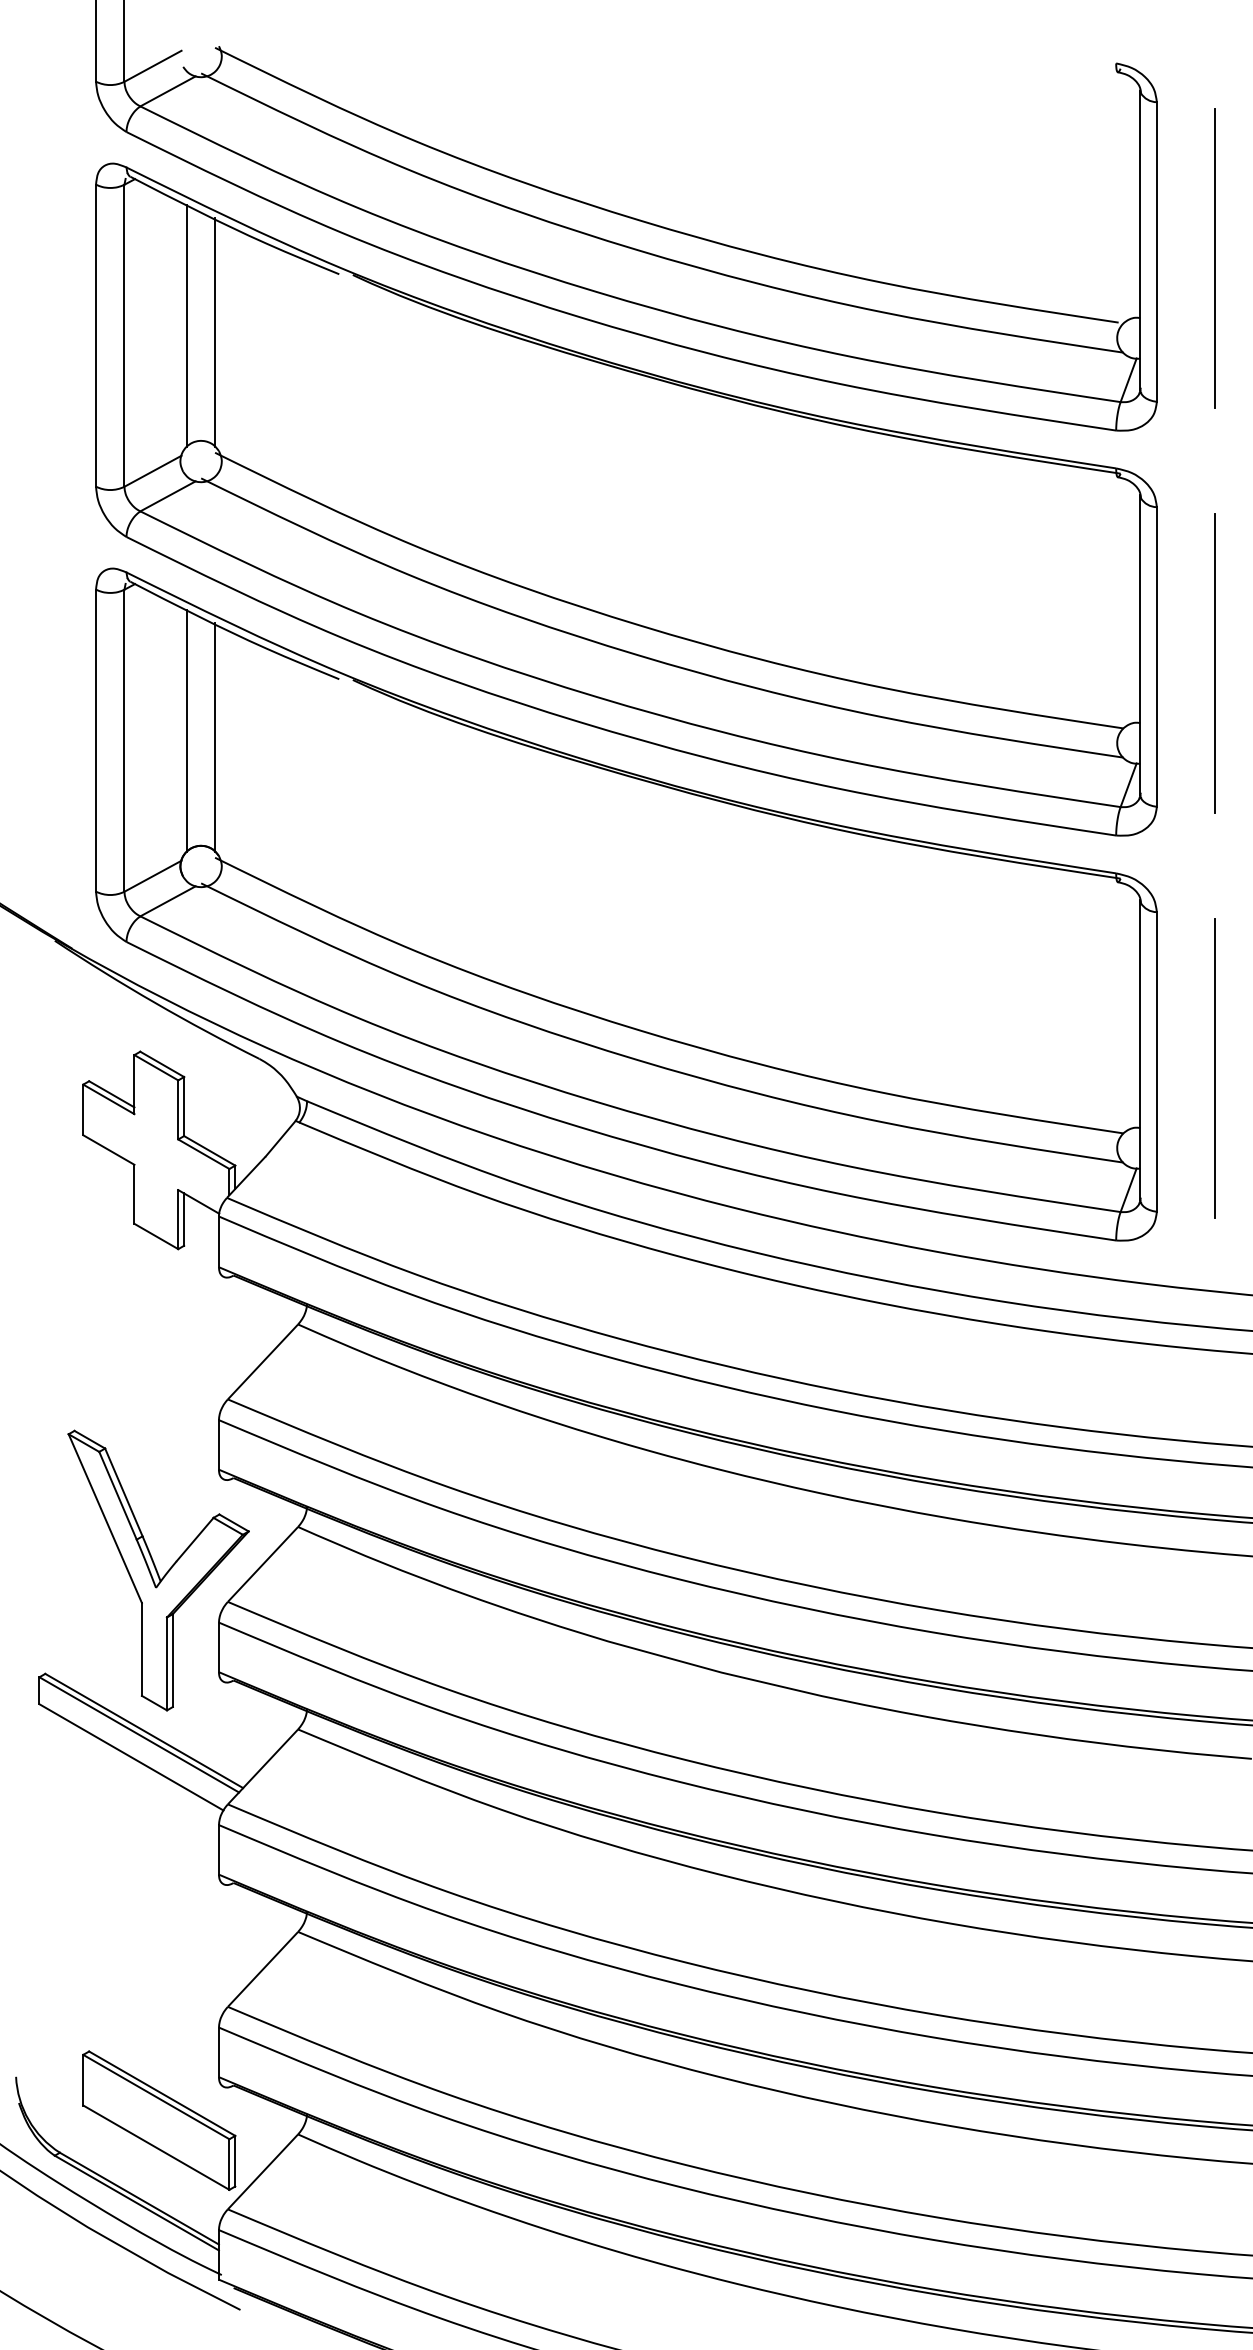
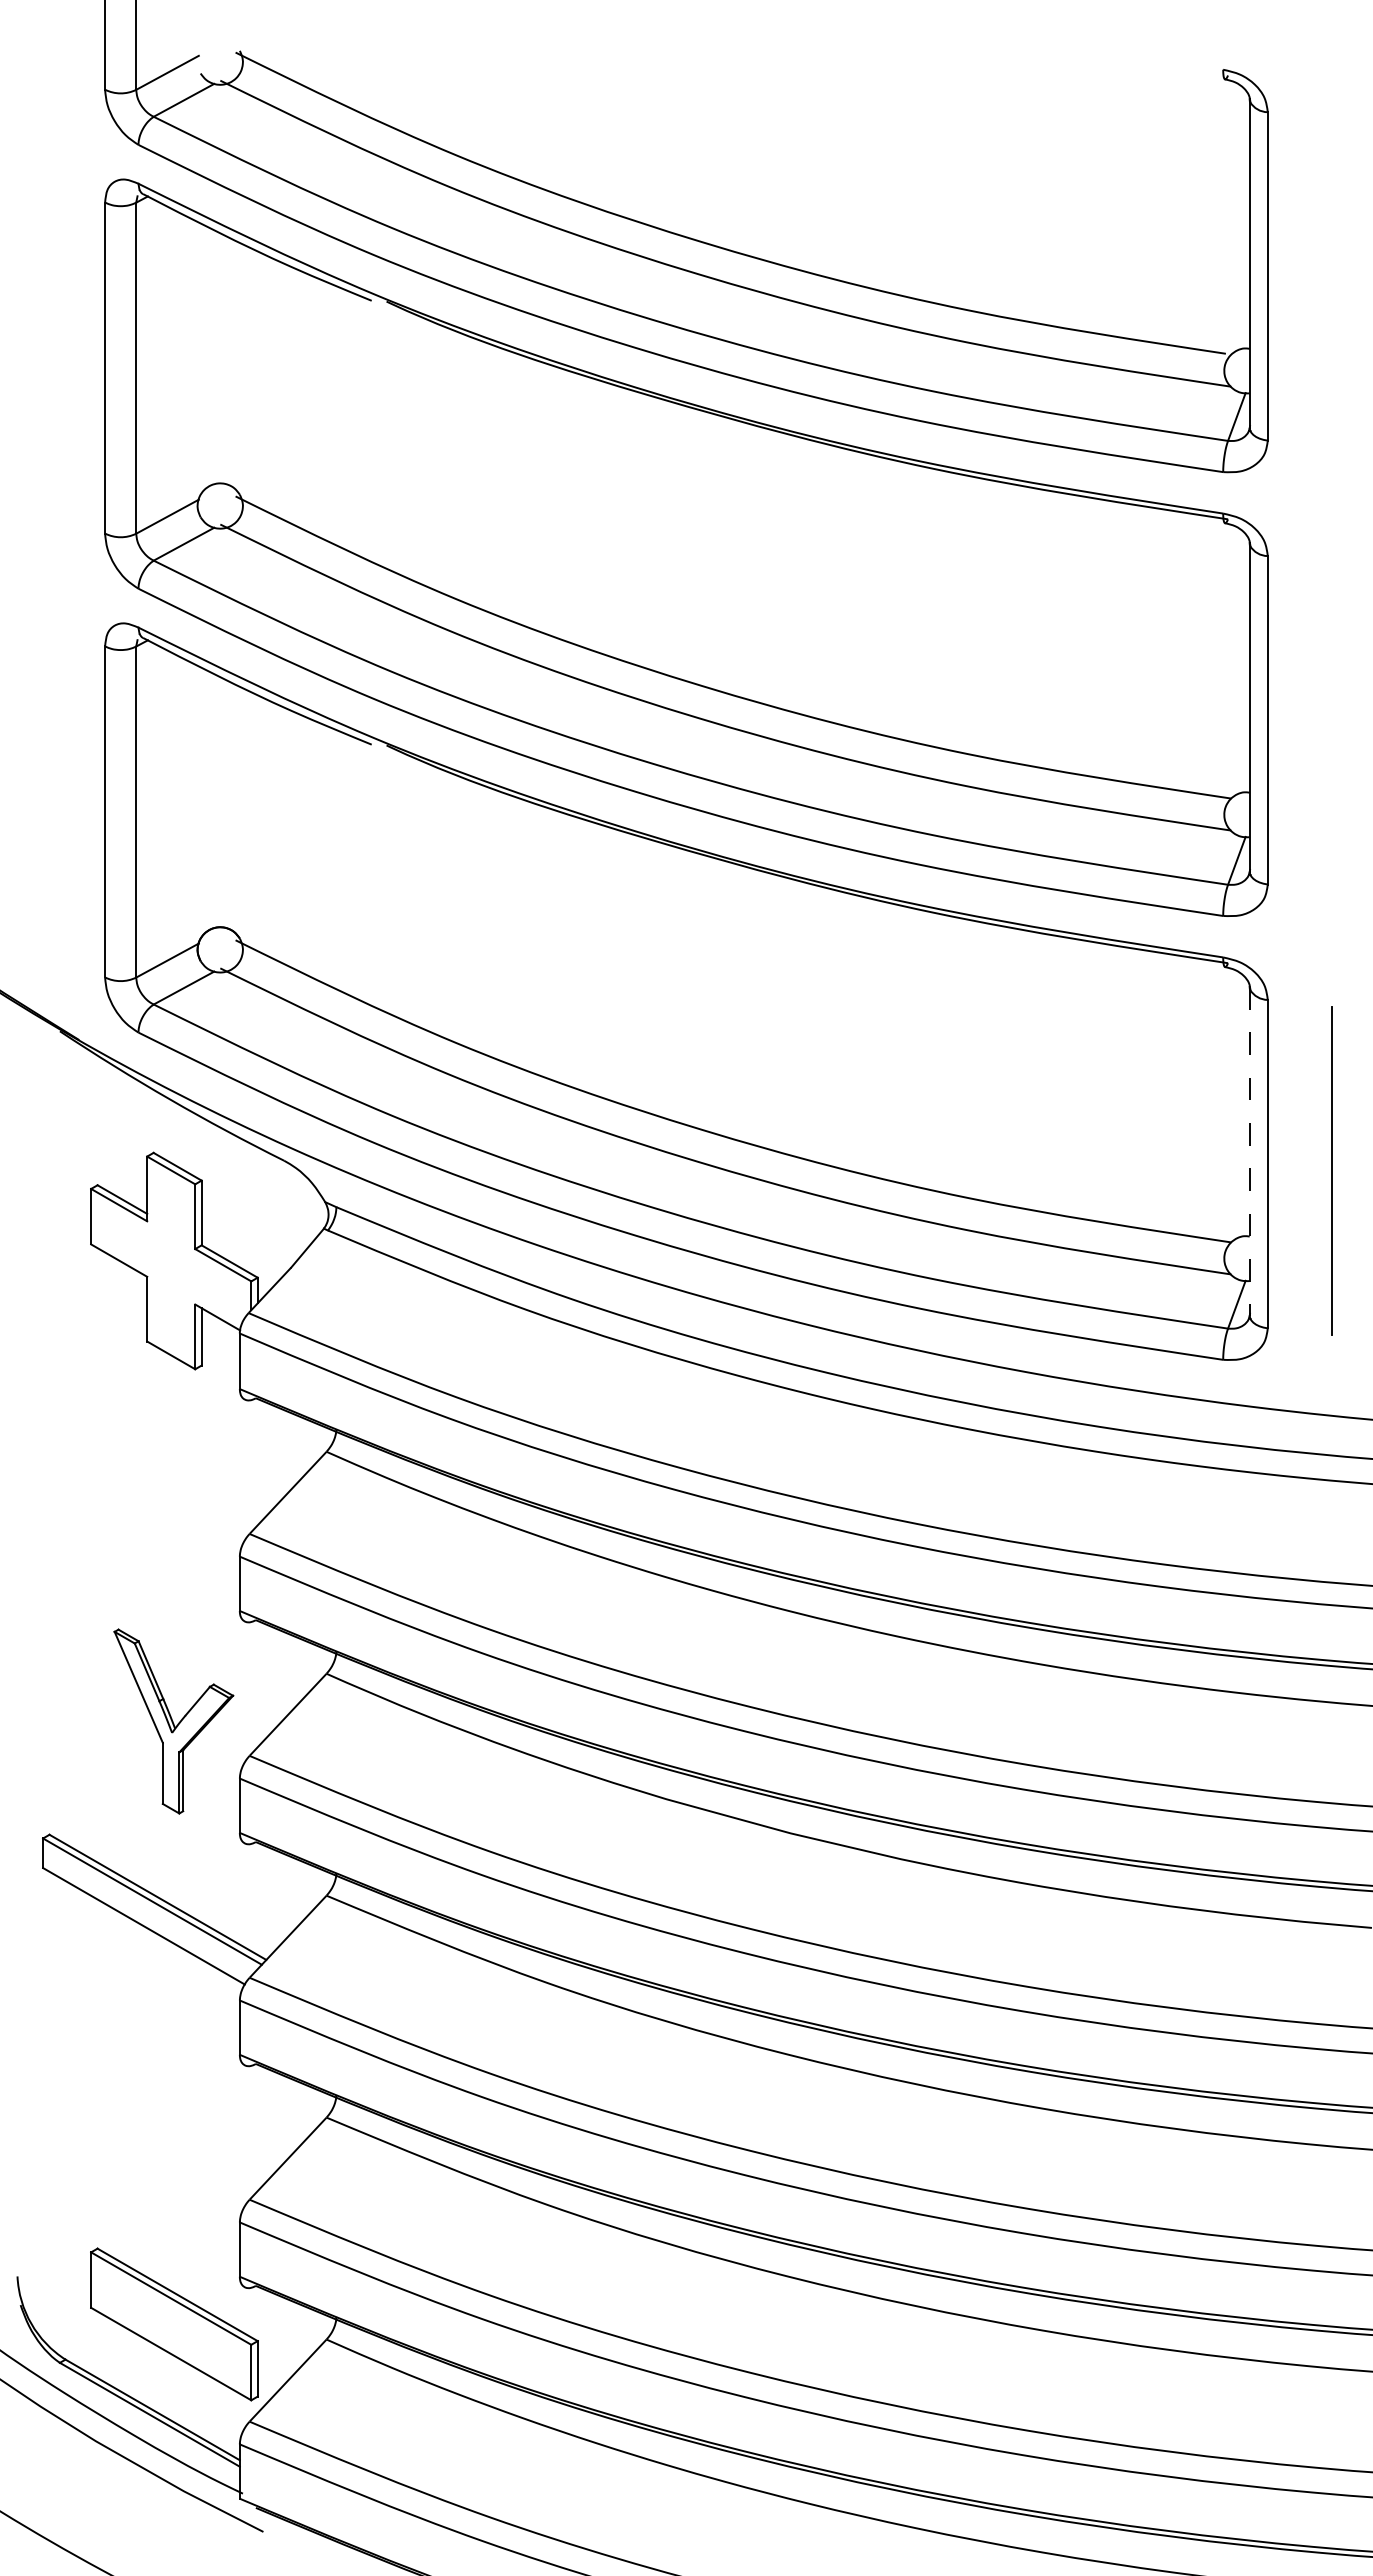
line: (1214, 258) -> (1331, 283), removed
line: (186, 325) -> (204, 356), removed
line: (215, 332) -> (235, 364), removed
line: (1214, 662) -> (1331, 726), removed
line: (186, 730) -> (204, 800), removed
line: (215, 737) -> (235, 808), removed
line: (1140, 1050) -> (1249, 1151), solid -> dashed
part: (158, 1570) -> (173, 1721), size x0.6

